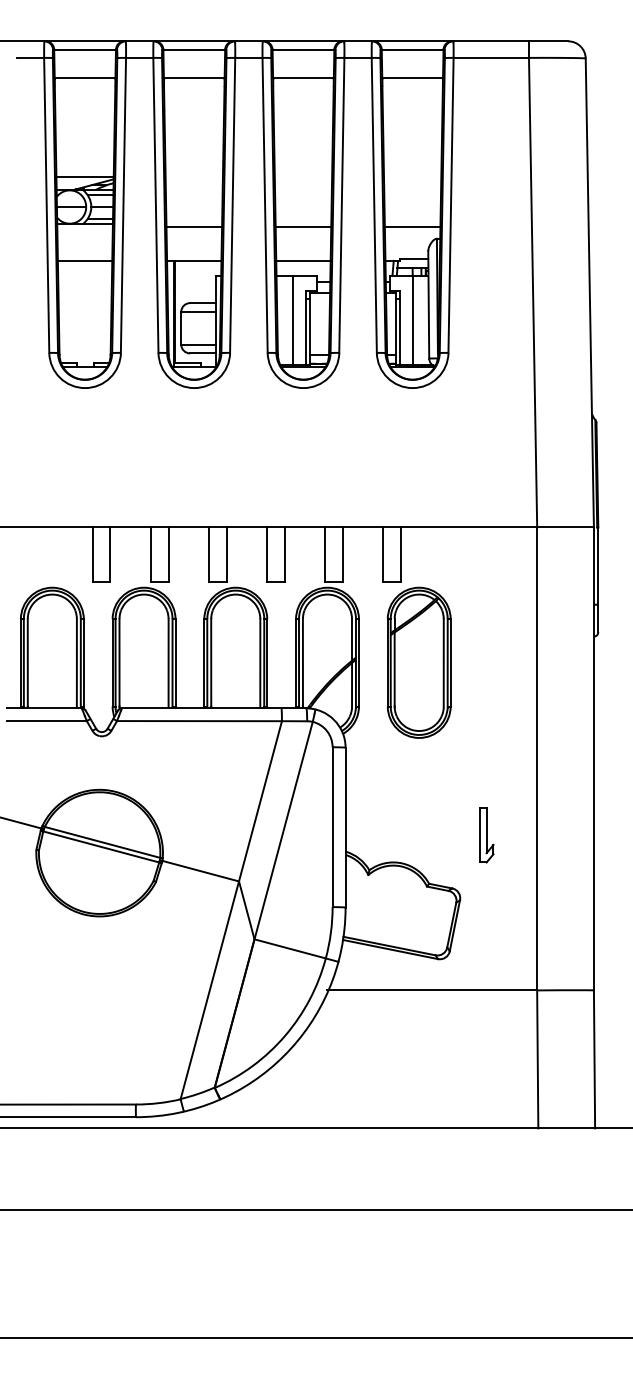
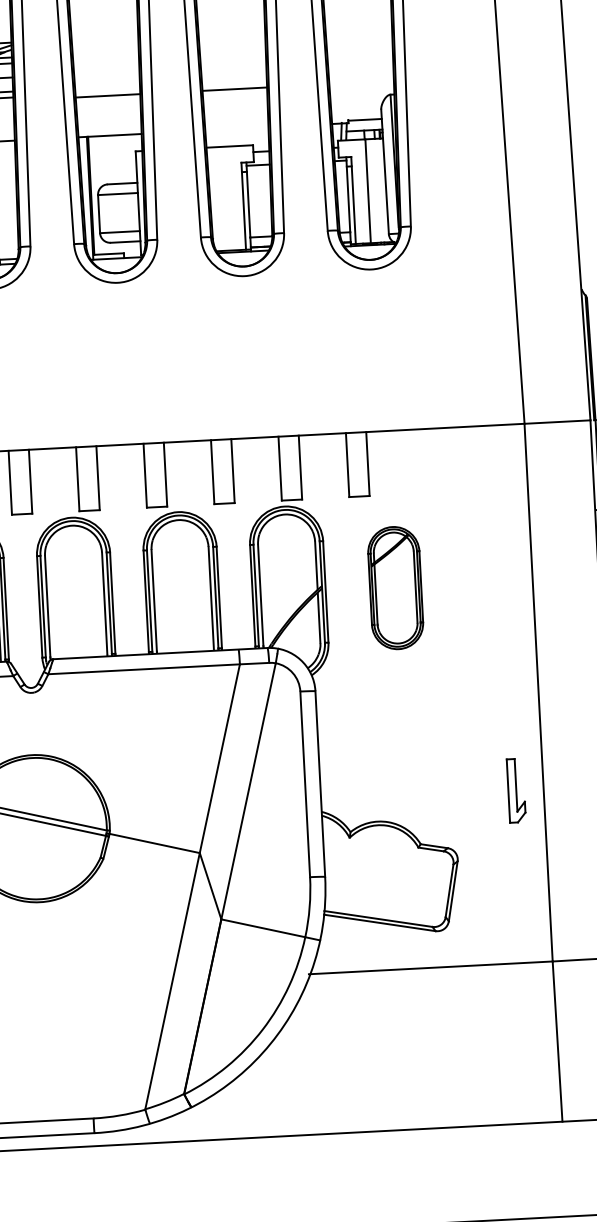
line: (412, 227) -> (361, 83), removed
line: (303, 261) -> (236, 129), removed
line: (292, 320) -> (227, 198), removed
part: (418, 662) -> (394, 587), size x0.7
part: (486, 835) -> (516, 791), moved

